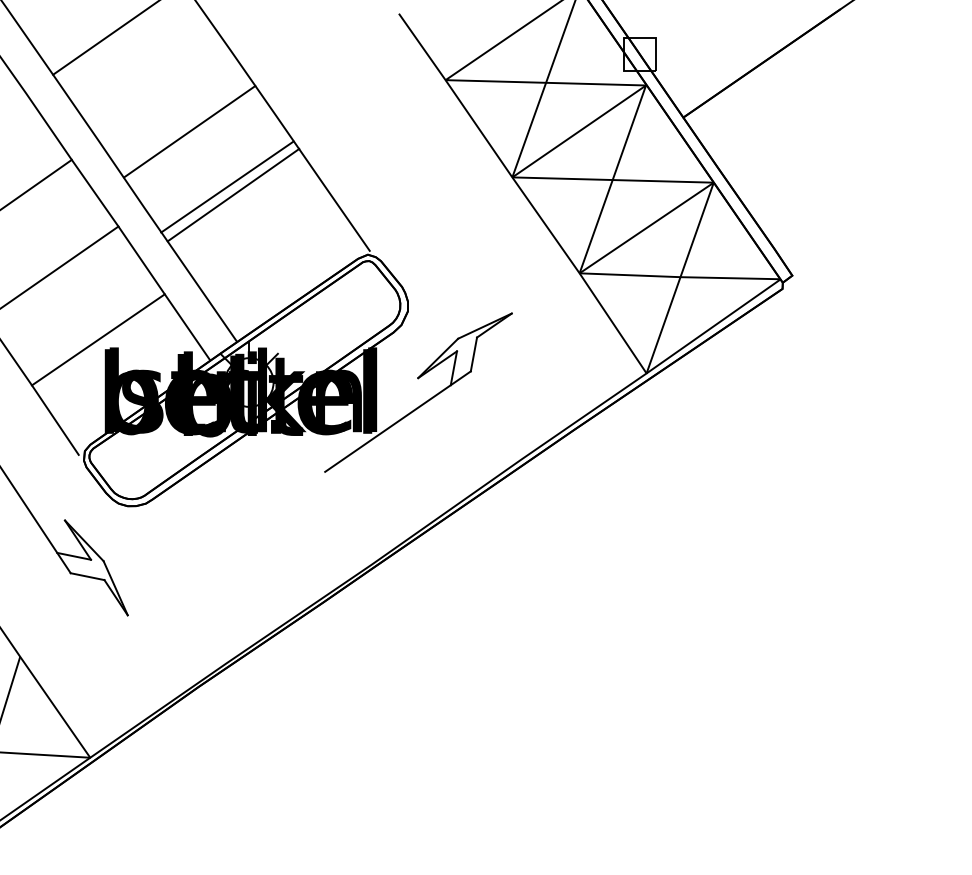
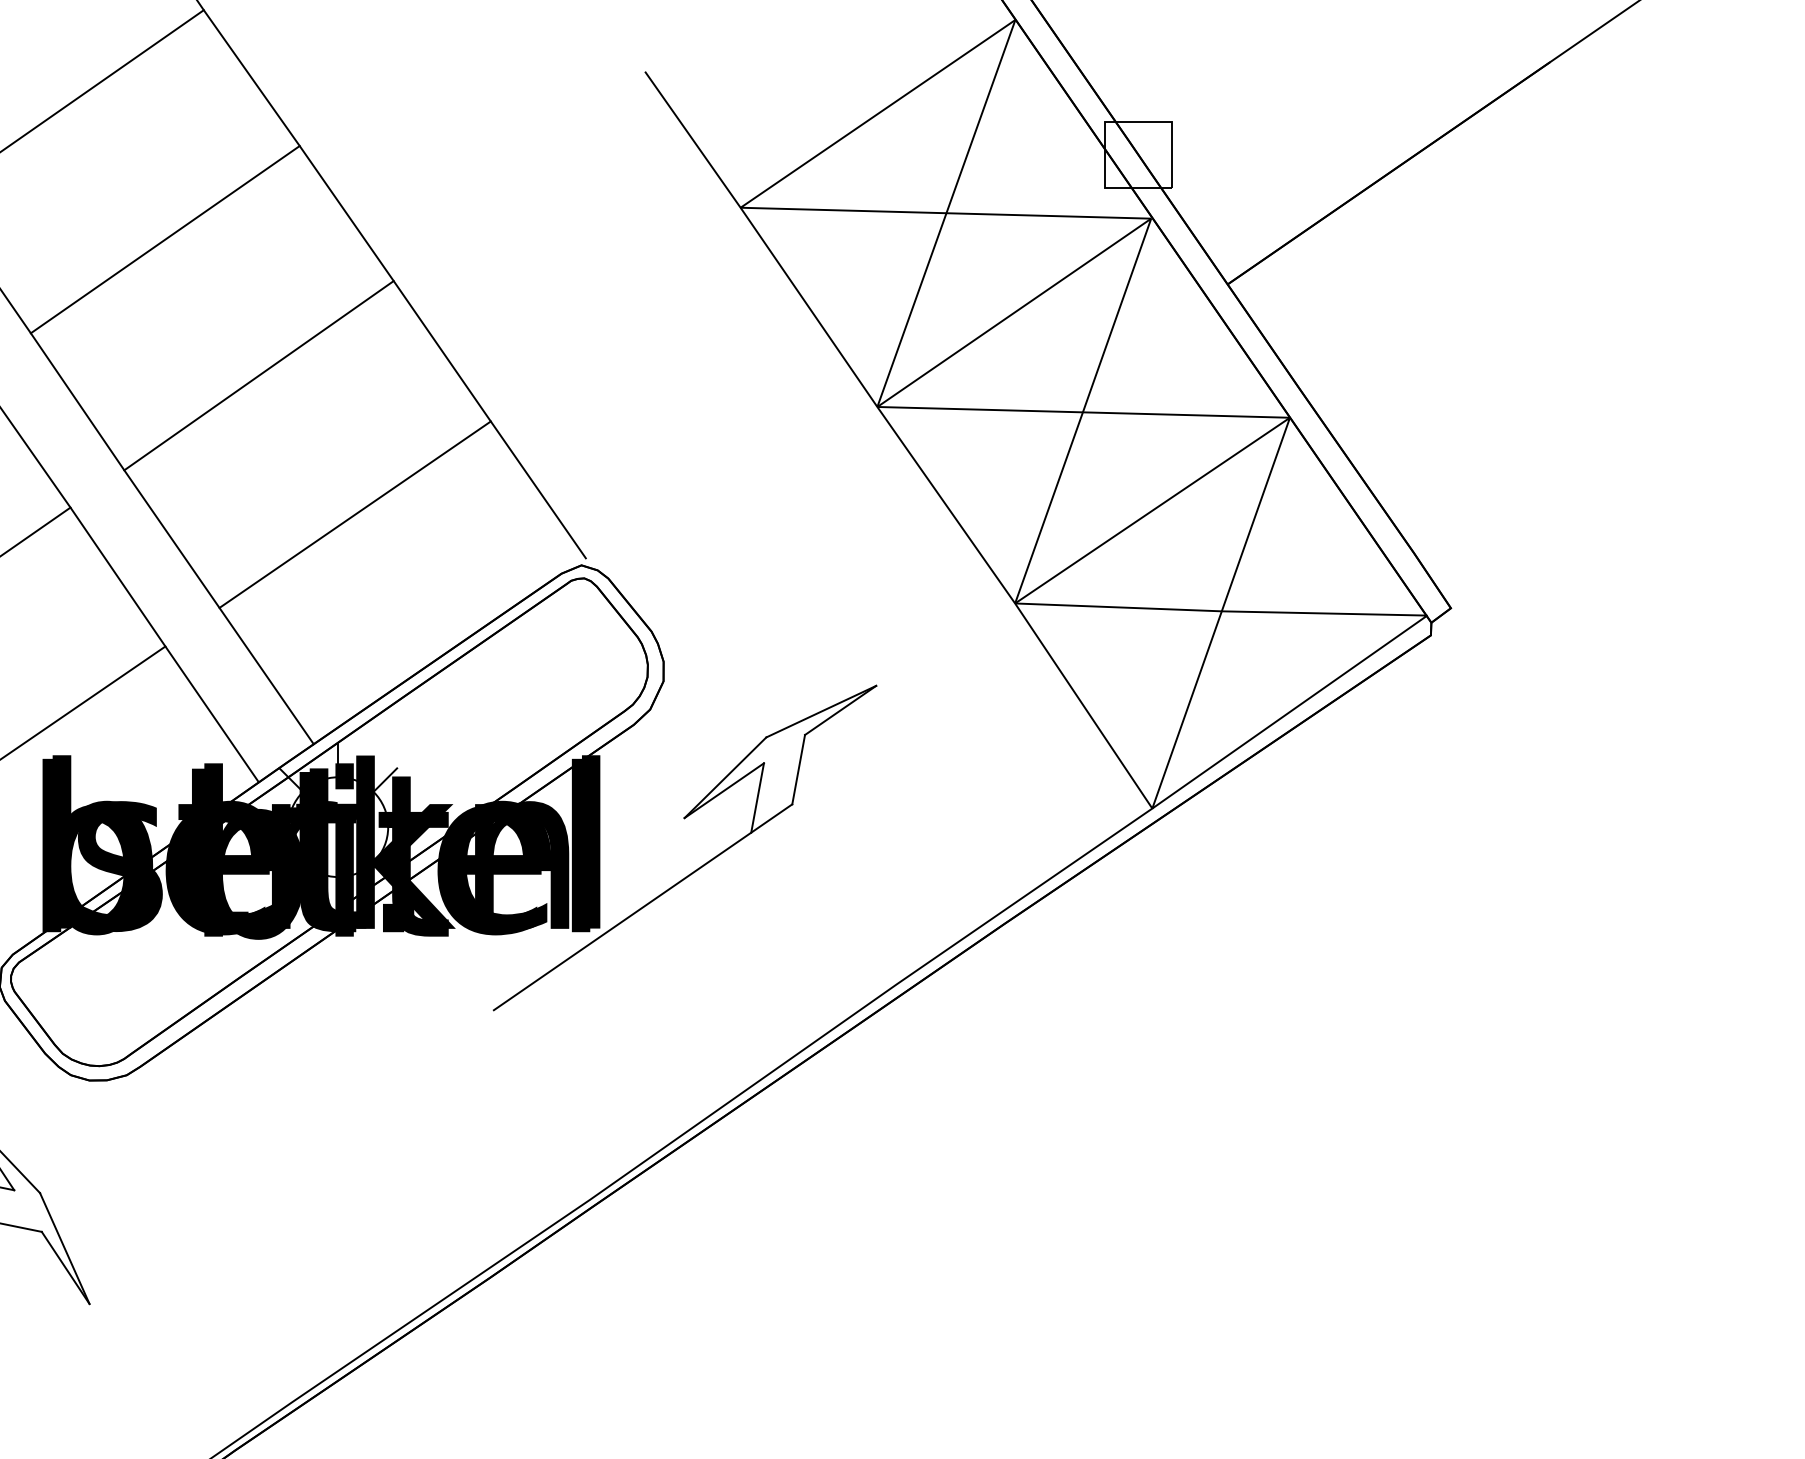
line: (189, 131) -> (164, 239), moved
line: (227, 186) -> (355, 513), moved
line: (233, 194) -> (259, 374), moved

